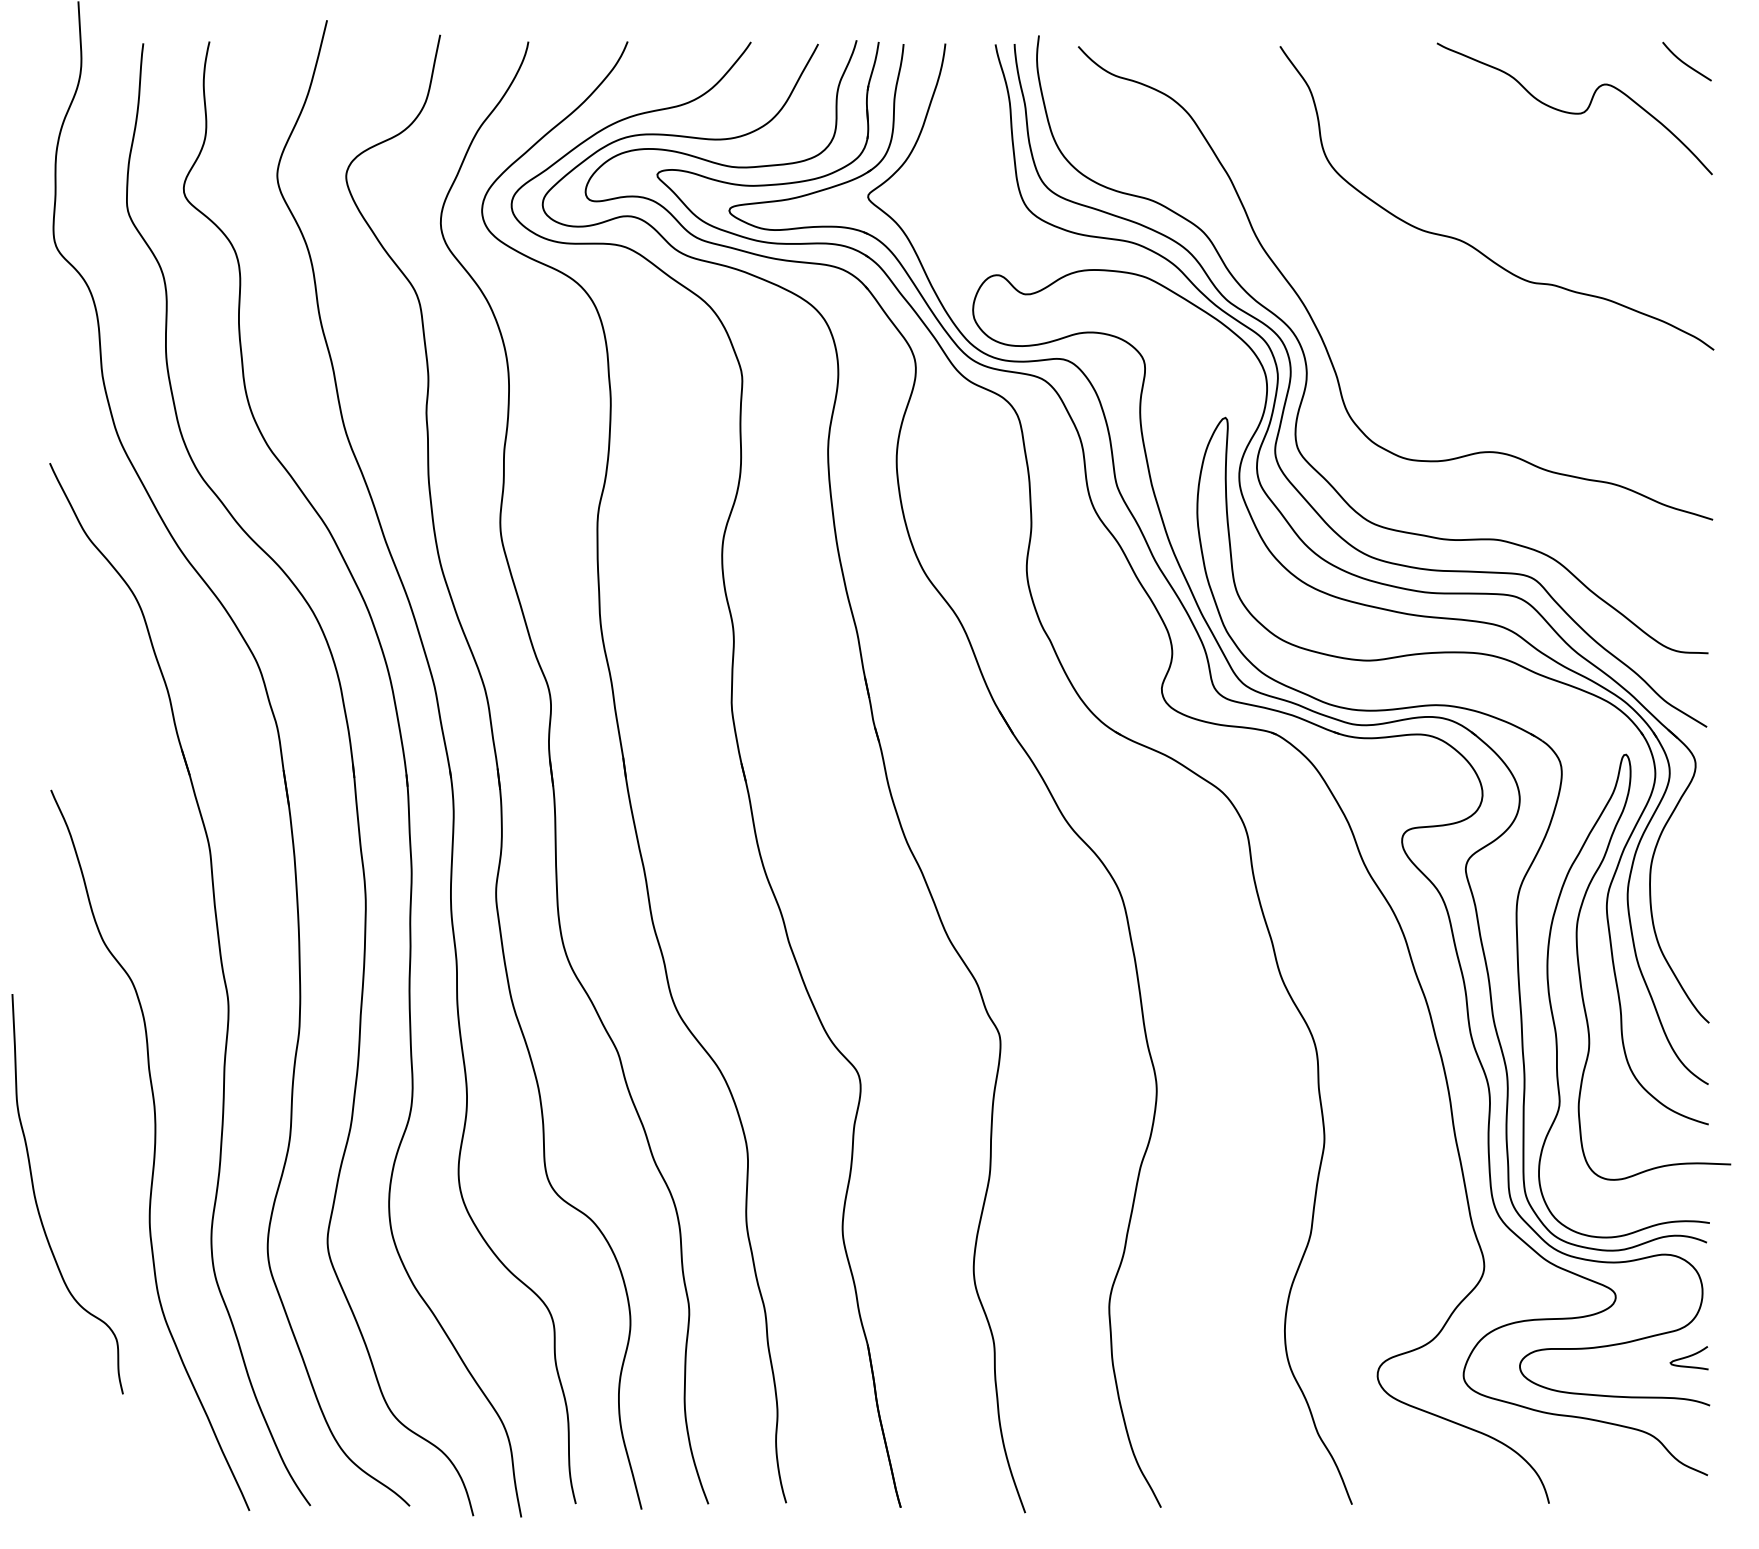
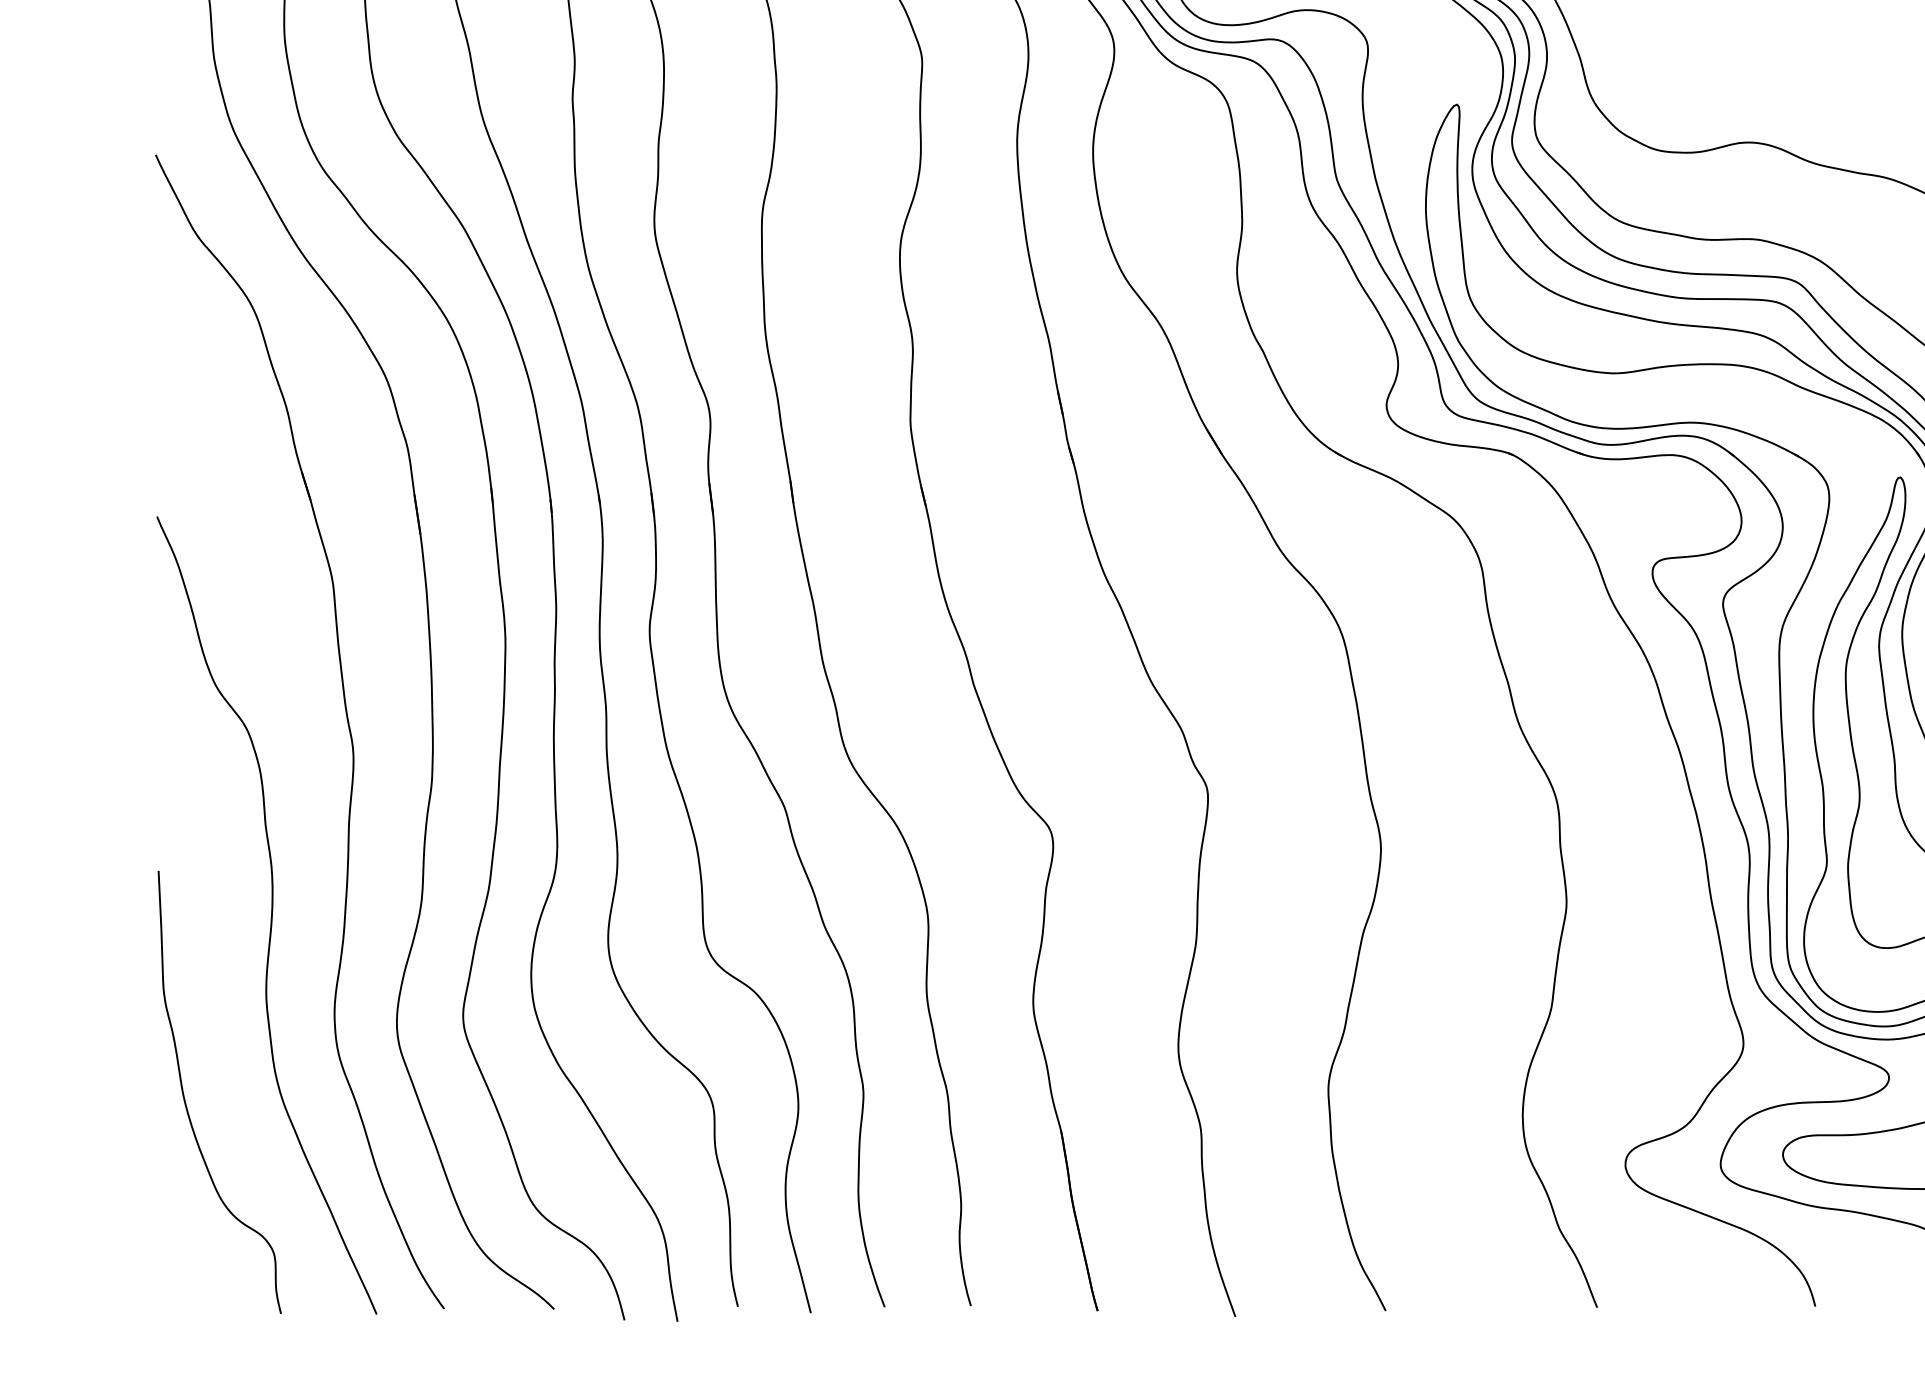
curve: (37, 1202) -> (186, 1101), moved

